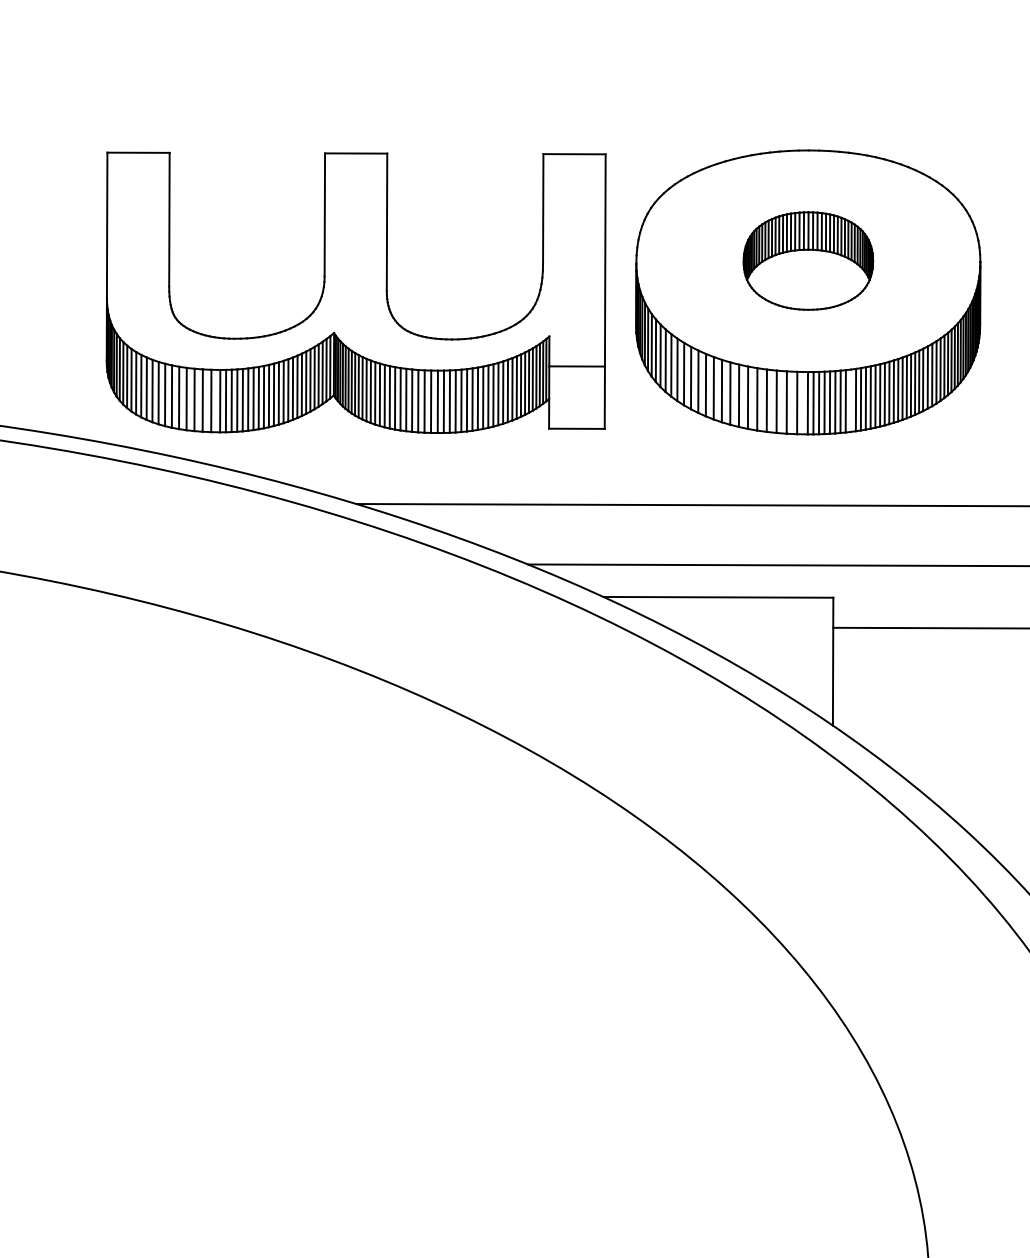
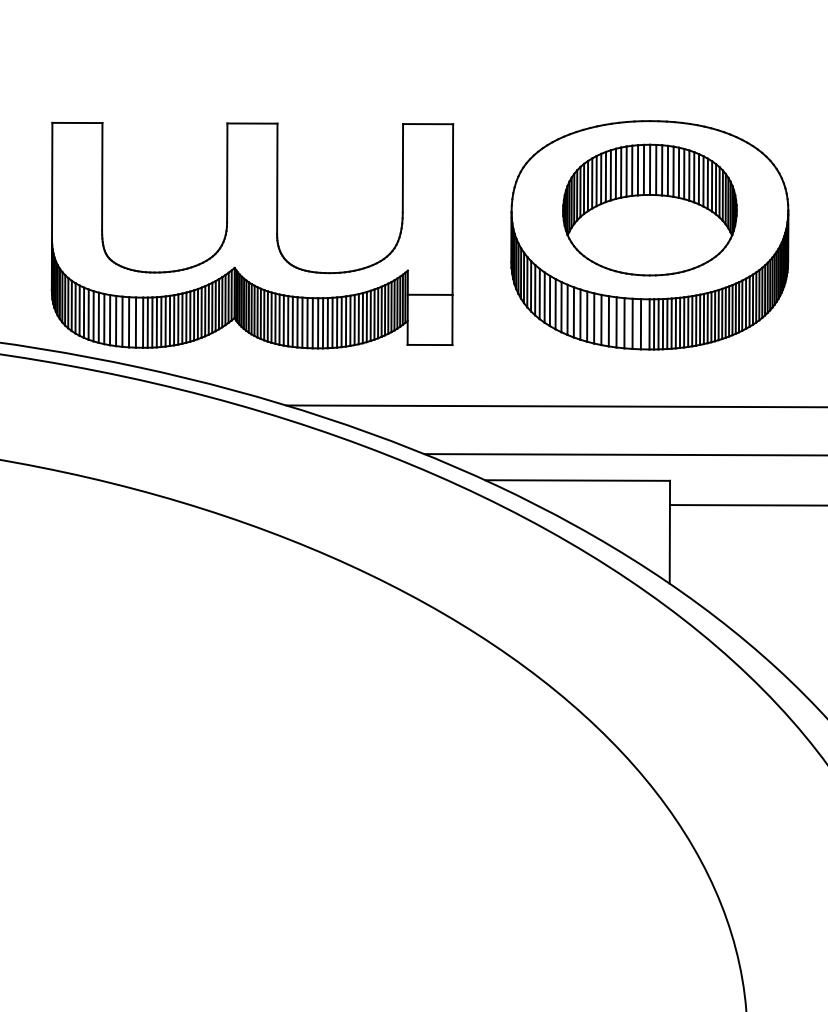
part: (808, 260) -> (650, 209), size x1.67
part: (355, 292) -> (251, 235), moved
line: (850, 400) -> (683, 322), added

